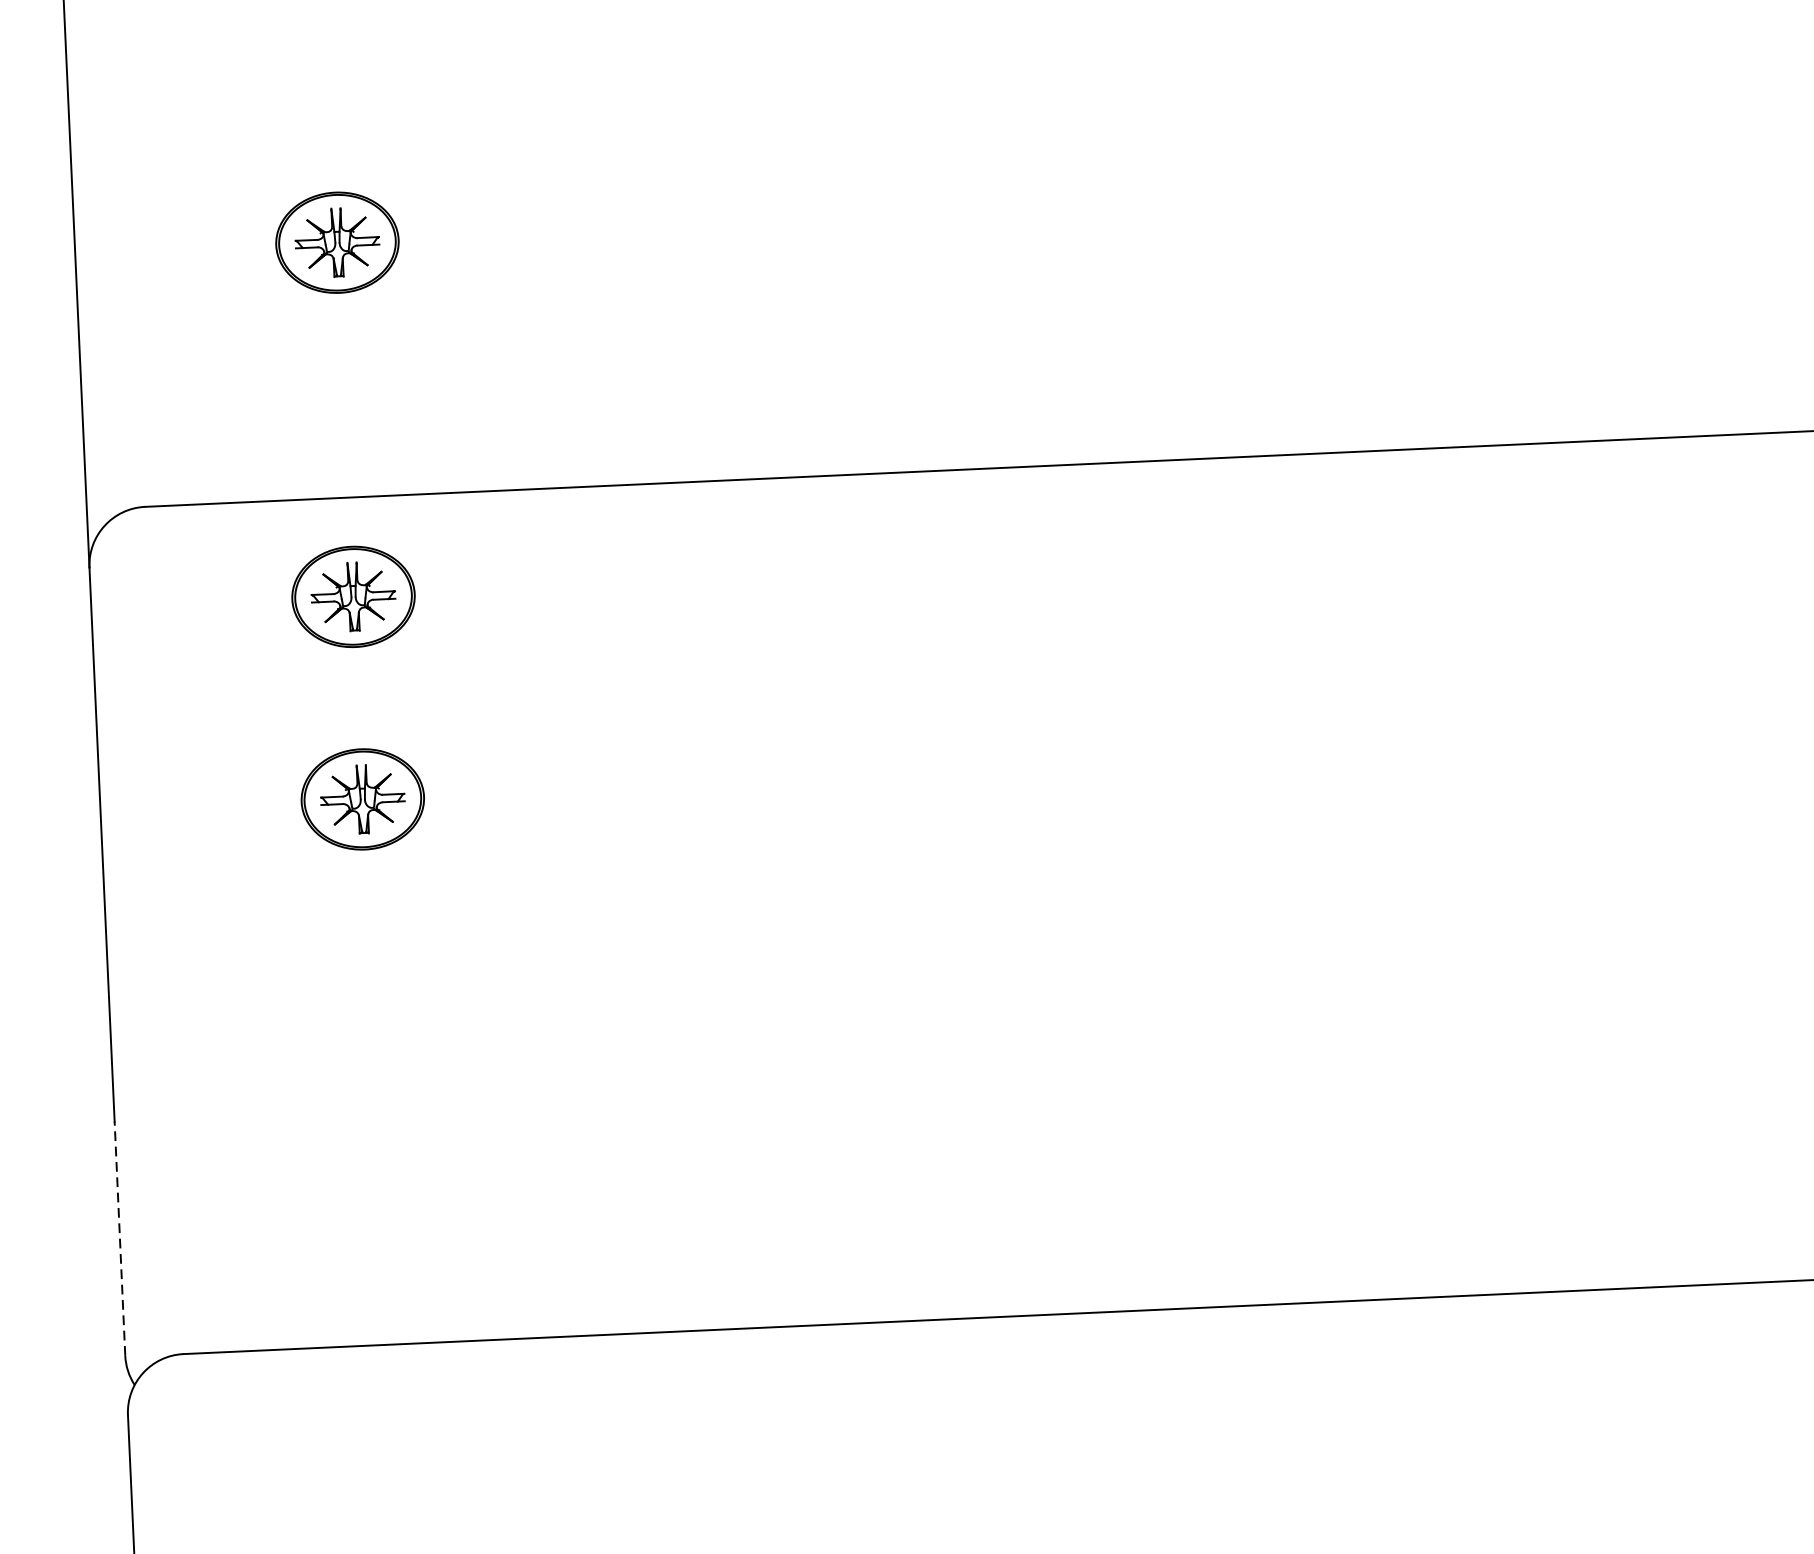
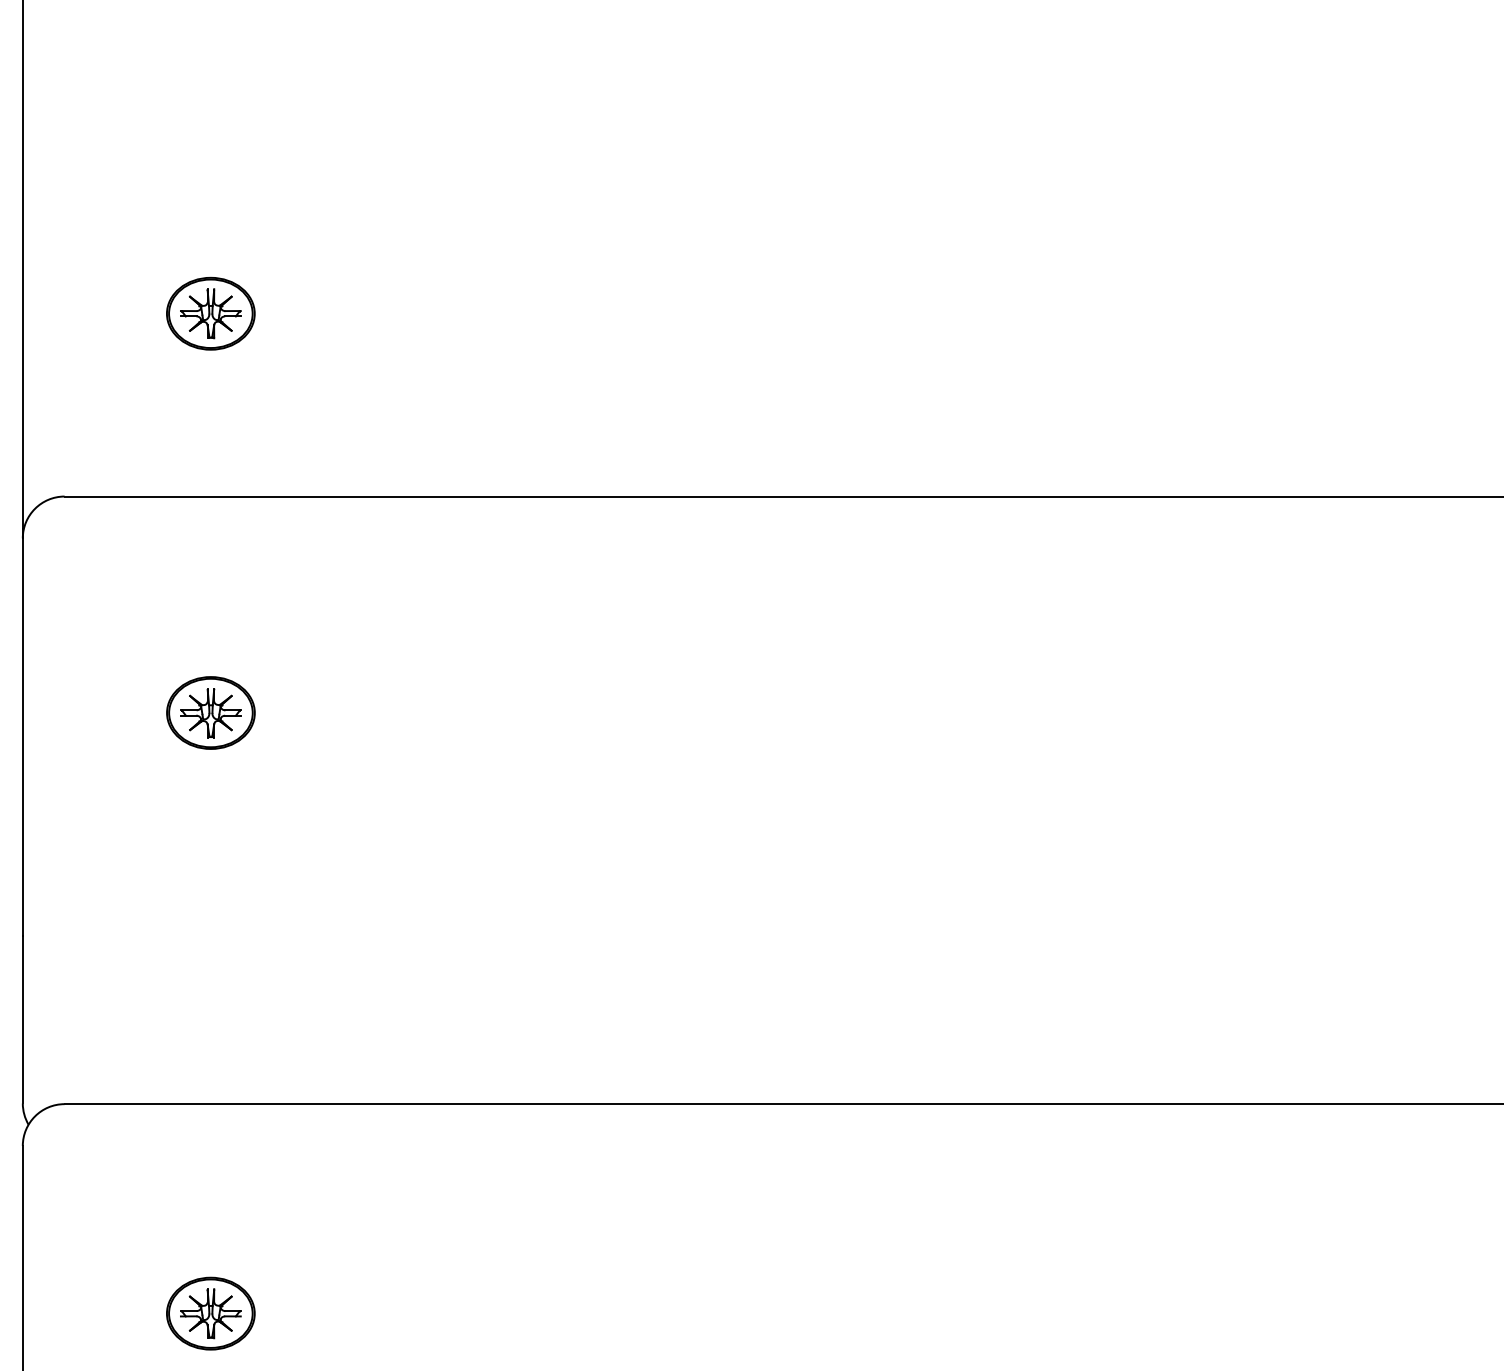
part: (353, 596) -> (210, 567), removed
line: (119, 1238) -> (22, 1019), dashed -> solid

